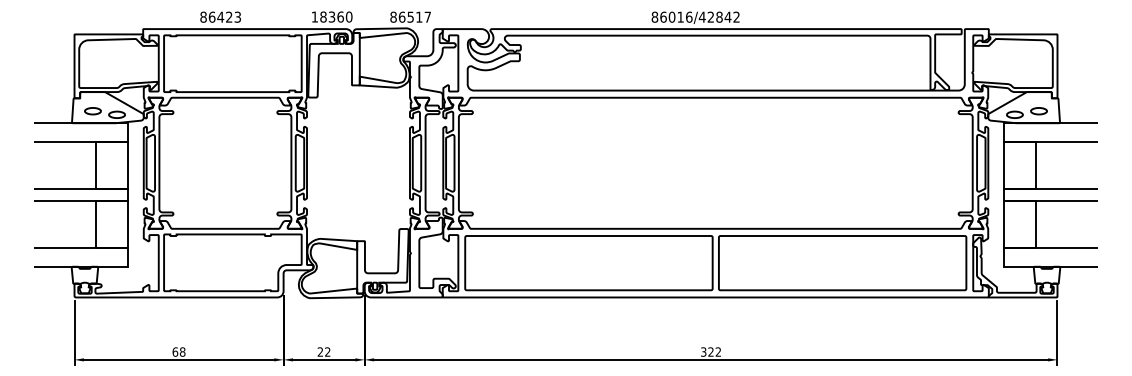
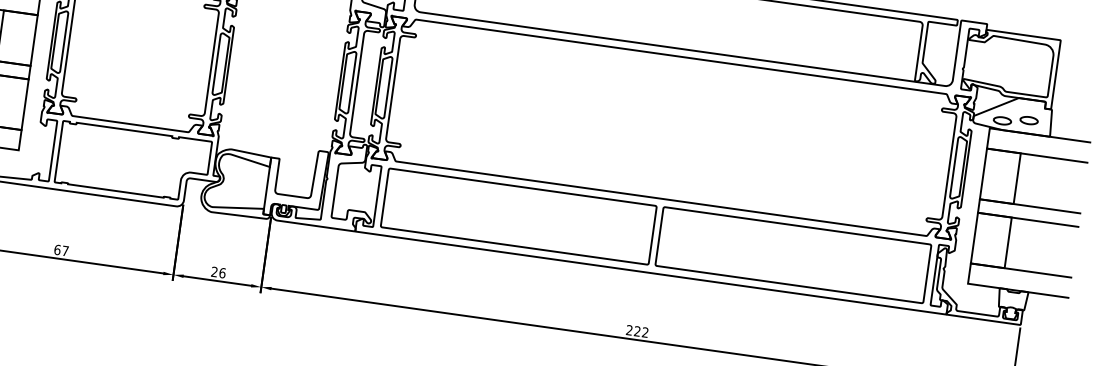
text: (182, 351) -> (65, 250), 68 -> 67
text: (327, 351) -> (222, 272), 22 -> 26
text: (703, 352) -> (629, 330), 322 -> 222

